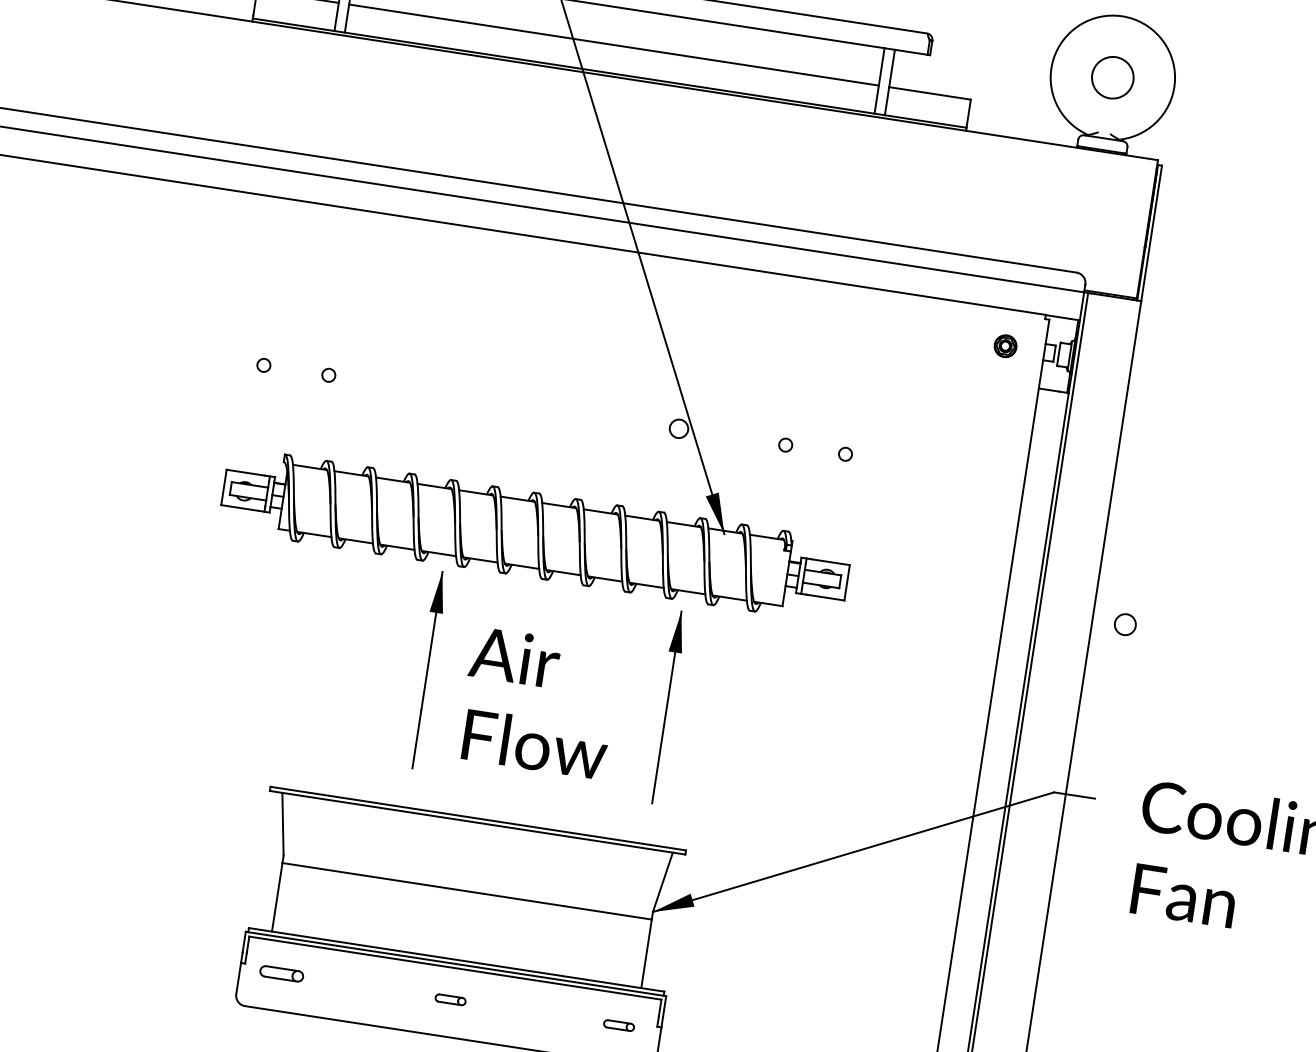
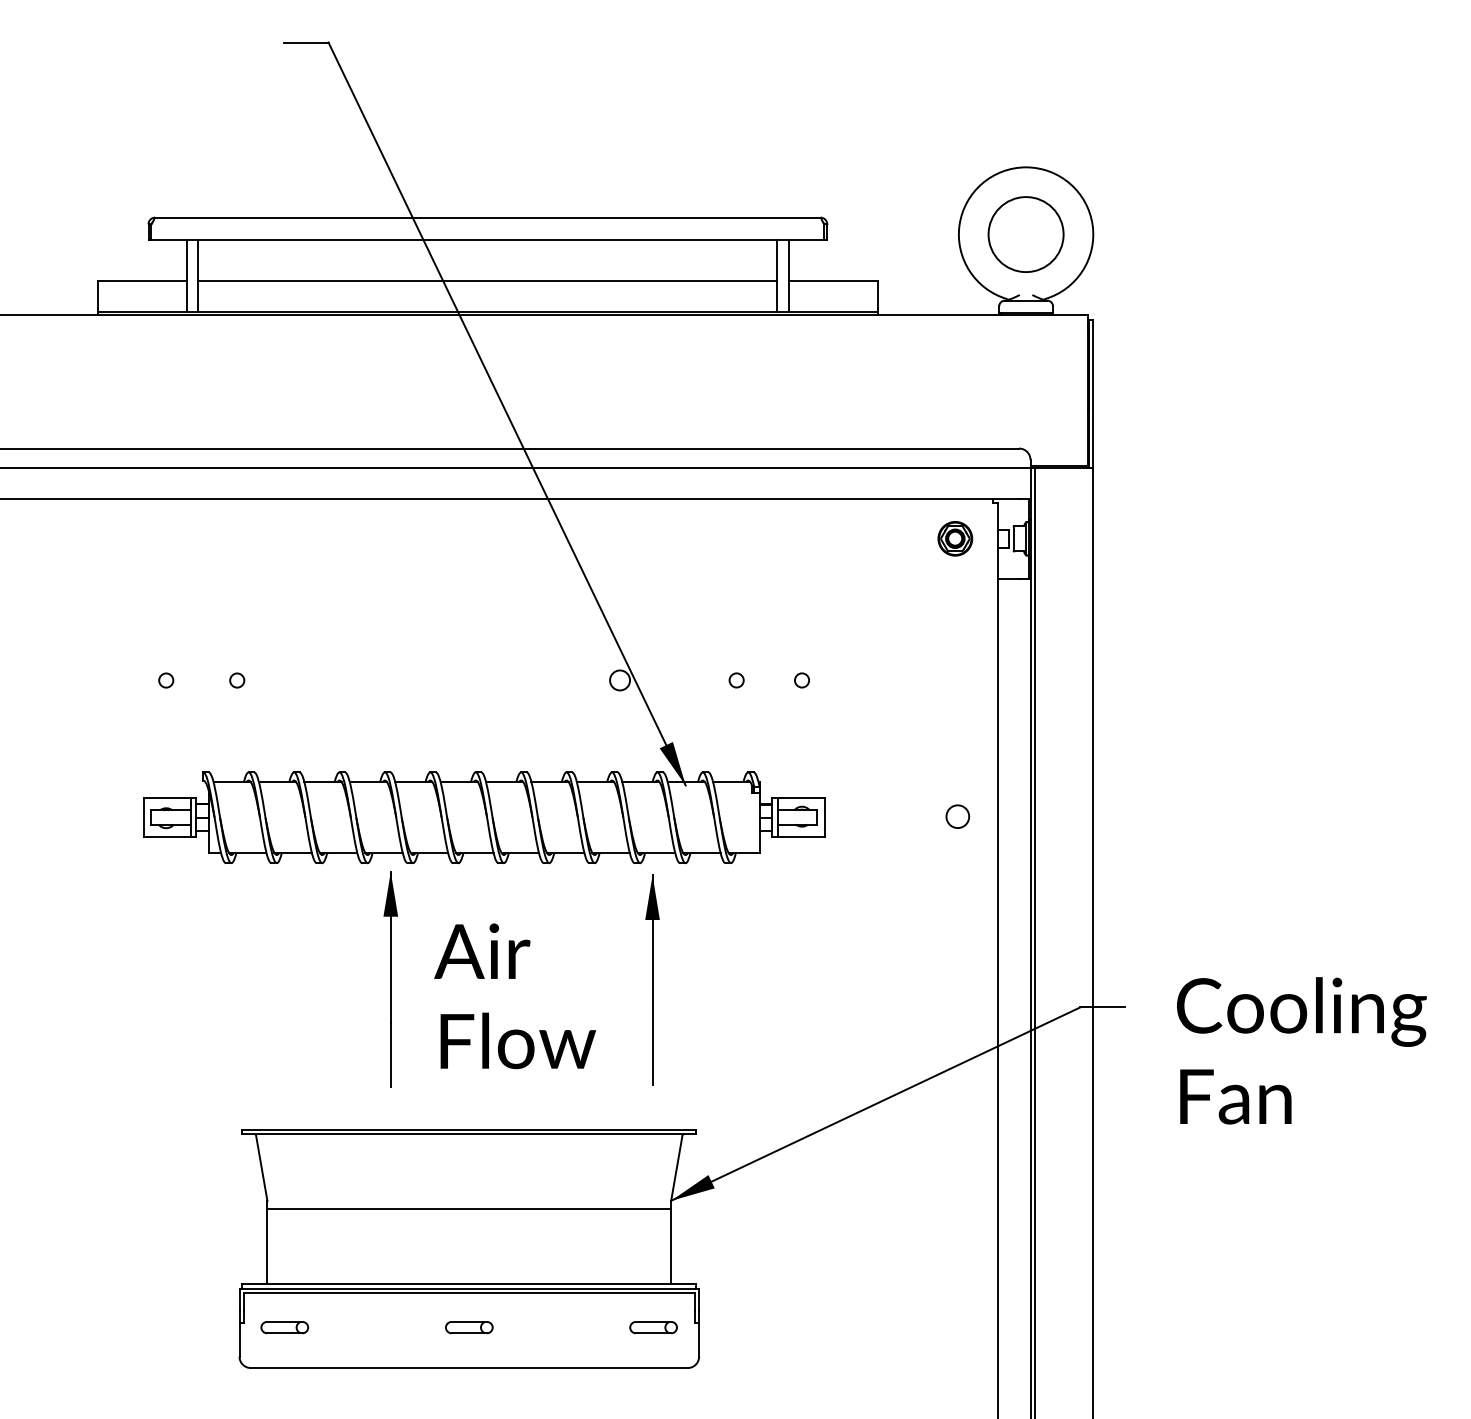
circle: (1112, 77) -> (1025, 234), size x1.67
part: (1005, 345) -> (955, 538), size x1.43
circle: (1125, 624) -> (957, 816), moved
part: (450, 999) -> (469, 1327), size x1.43
part: (619, 1025) -> (653, 1327), size x1.43

